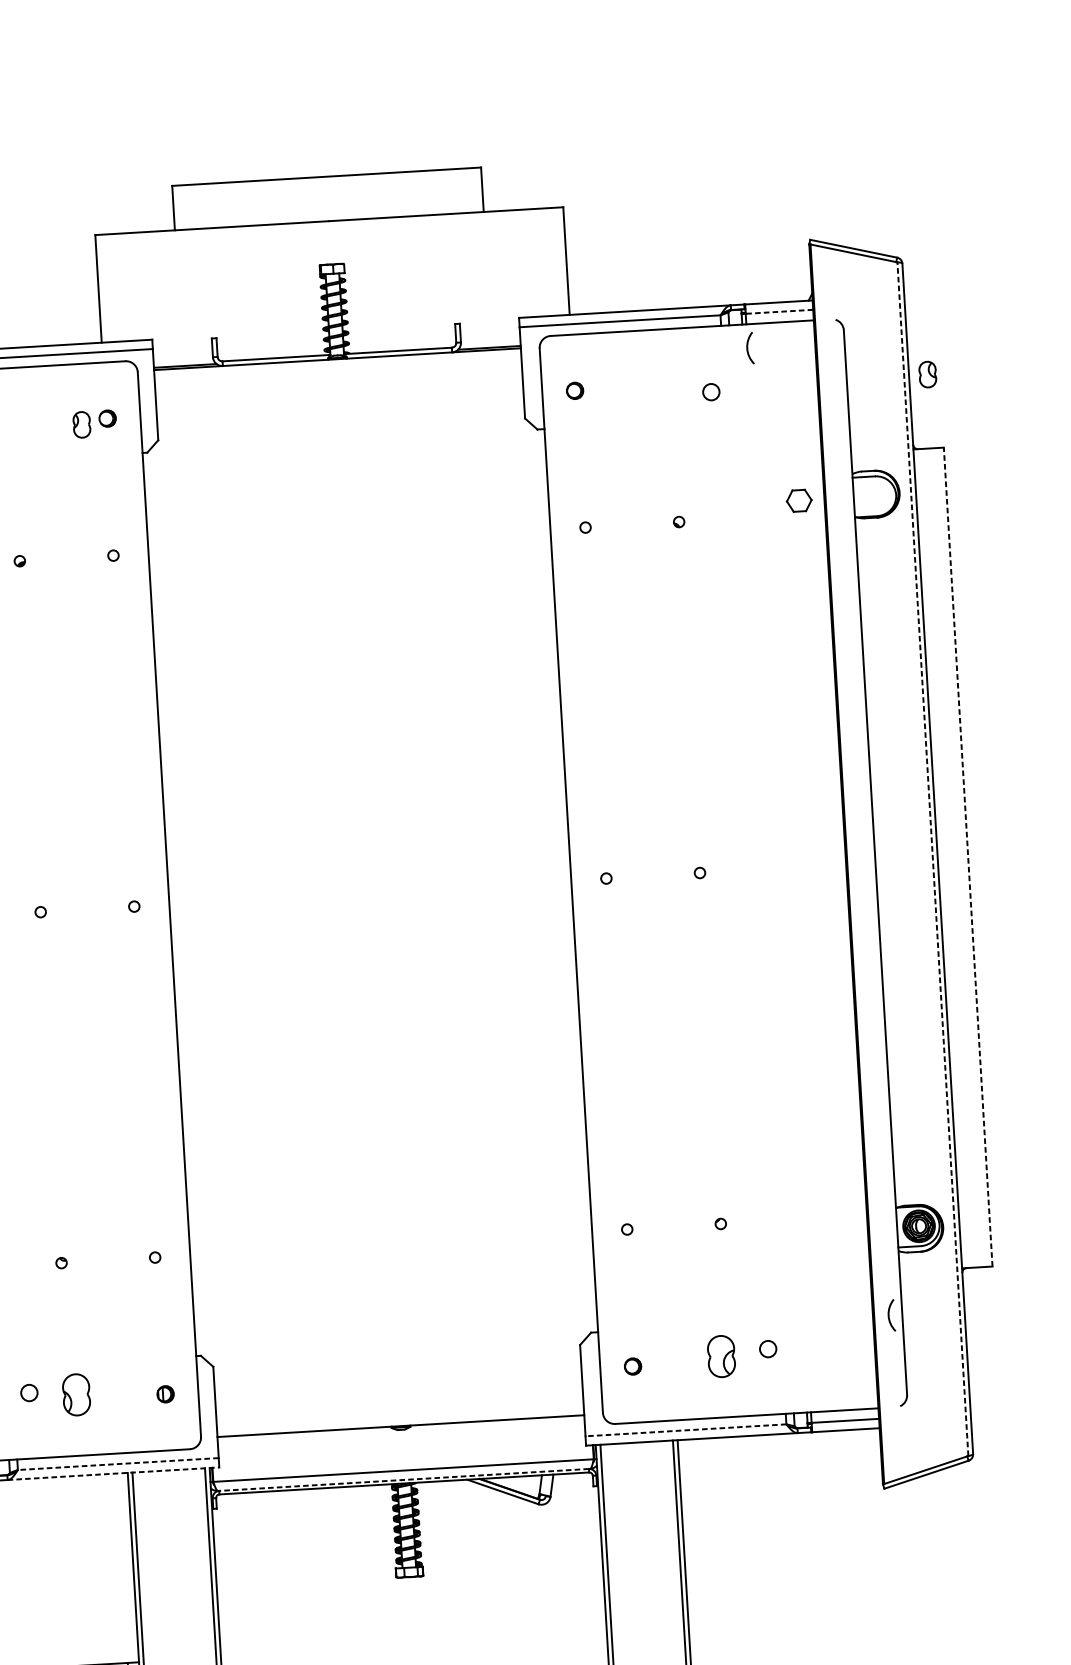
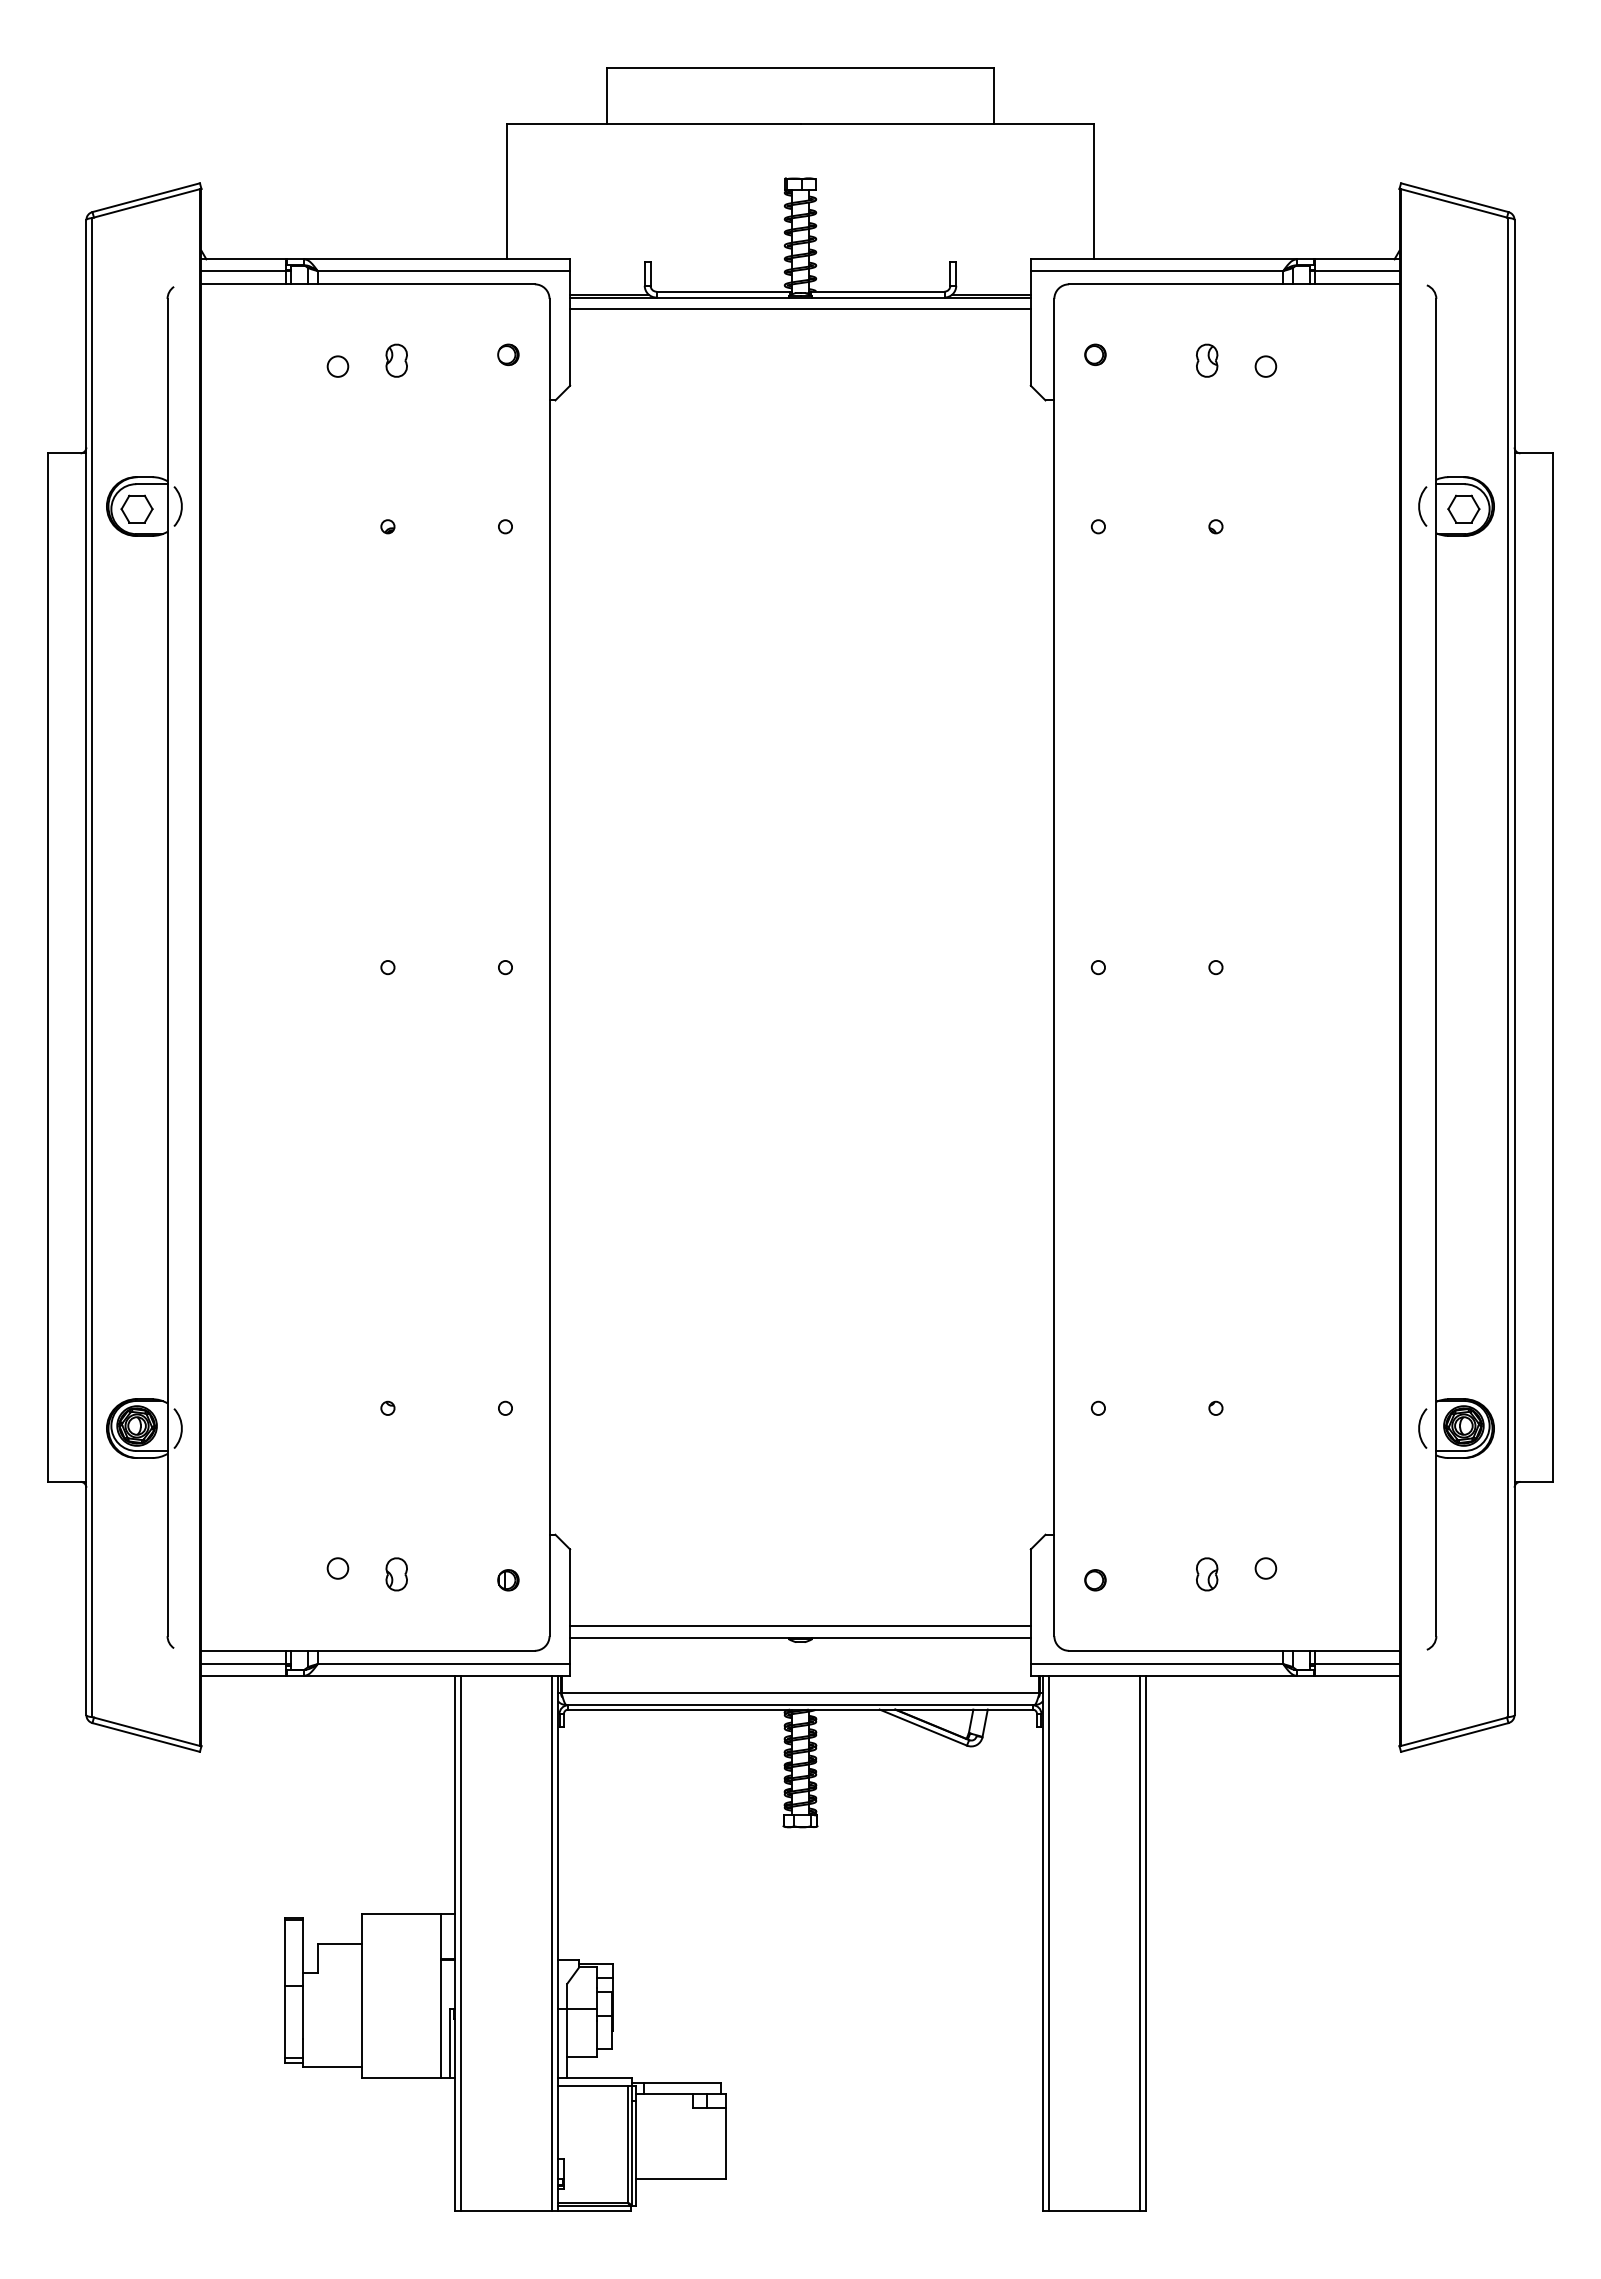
line: (778, 312) -> (1356, 271), dashed -> solid
arc: (748, 348) -> (1420, 506), moved
line: (338, 368) -> (800, 309), added
part: (928, 374) -> (1207, 360), moved
part: (81, 424) -> (396, 360), moved
part: (798, 500) -> (1463, 508), moved
line: (967, 857) -> (1552, 967), dashed -> solid
line: (932, 859) -> (1508, 967), dashed -> solid
arc: (889, 1315) -> (1420, 1428), moved
part: (721, 1356) -> (1207, 1574), size x0.62
part: (76, 1395) -> (396, 1574), size x0.62
line: (400, 1416) -> (800, 1625), added
line: (685, 1430) -> (1156, 1664), dashed -> solid
line: (117, 1464) -> (443, 1664), dashed -> solid
line: (113, 1473) -> (437, 1675), dashed -> solid
line: (404, 1480) -> (800, 1705), dashed -> solid

